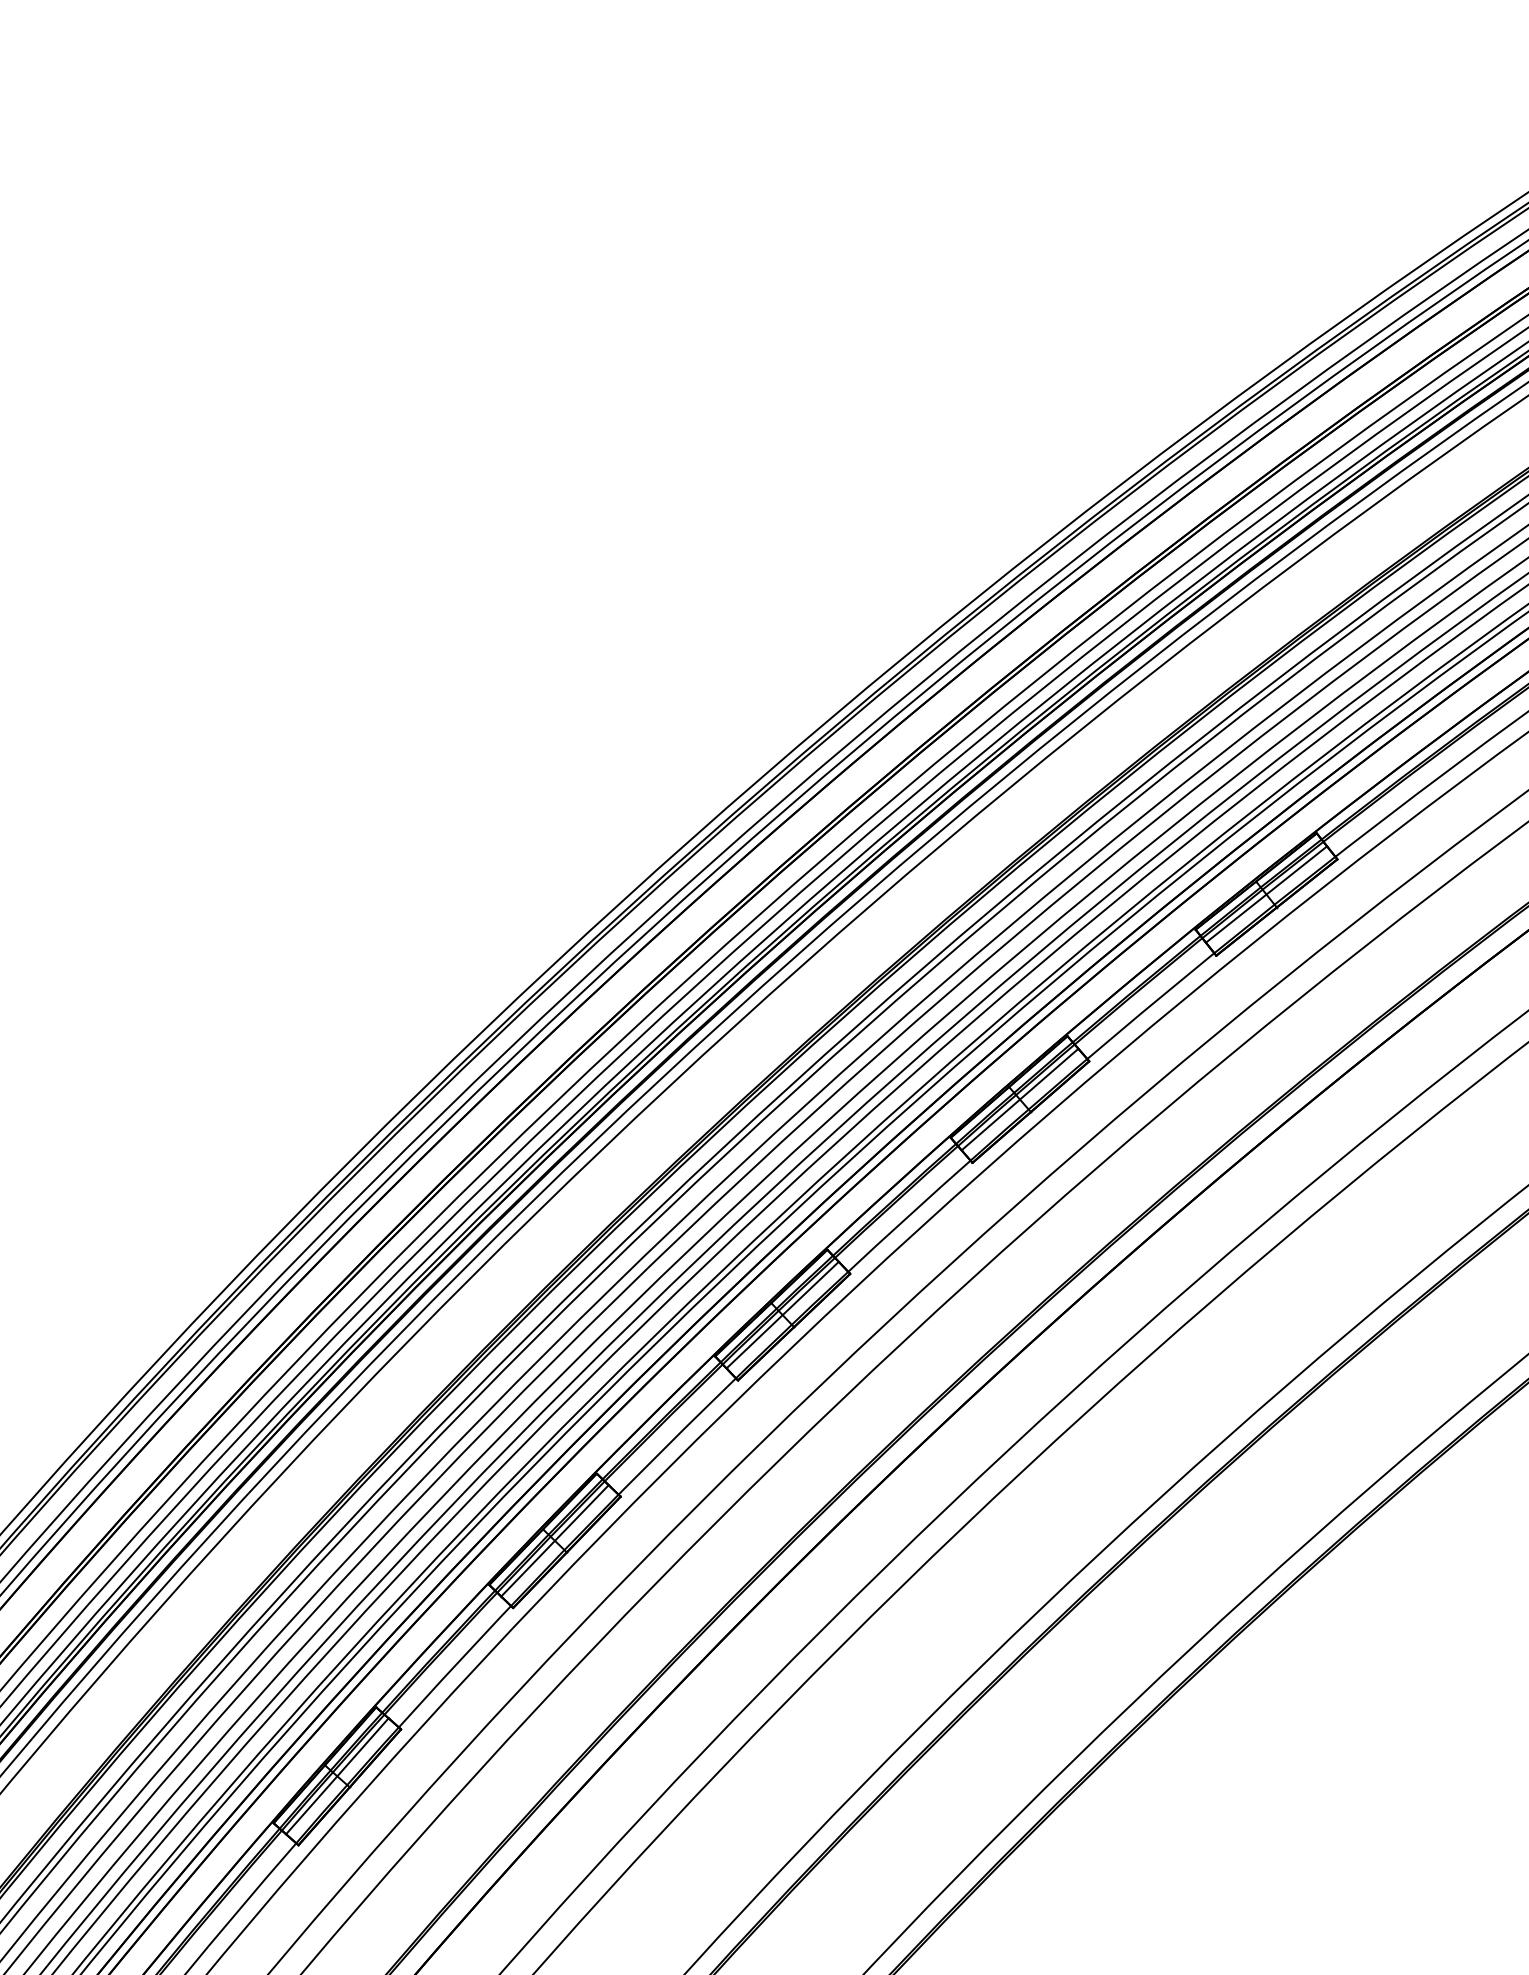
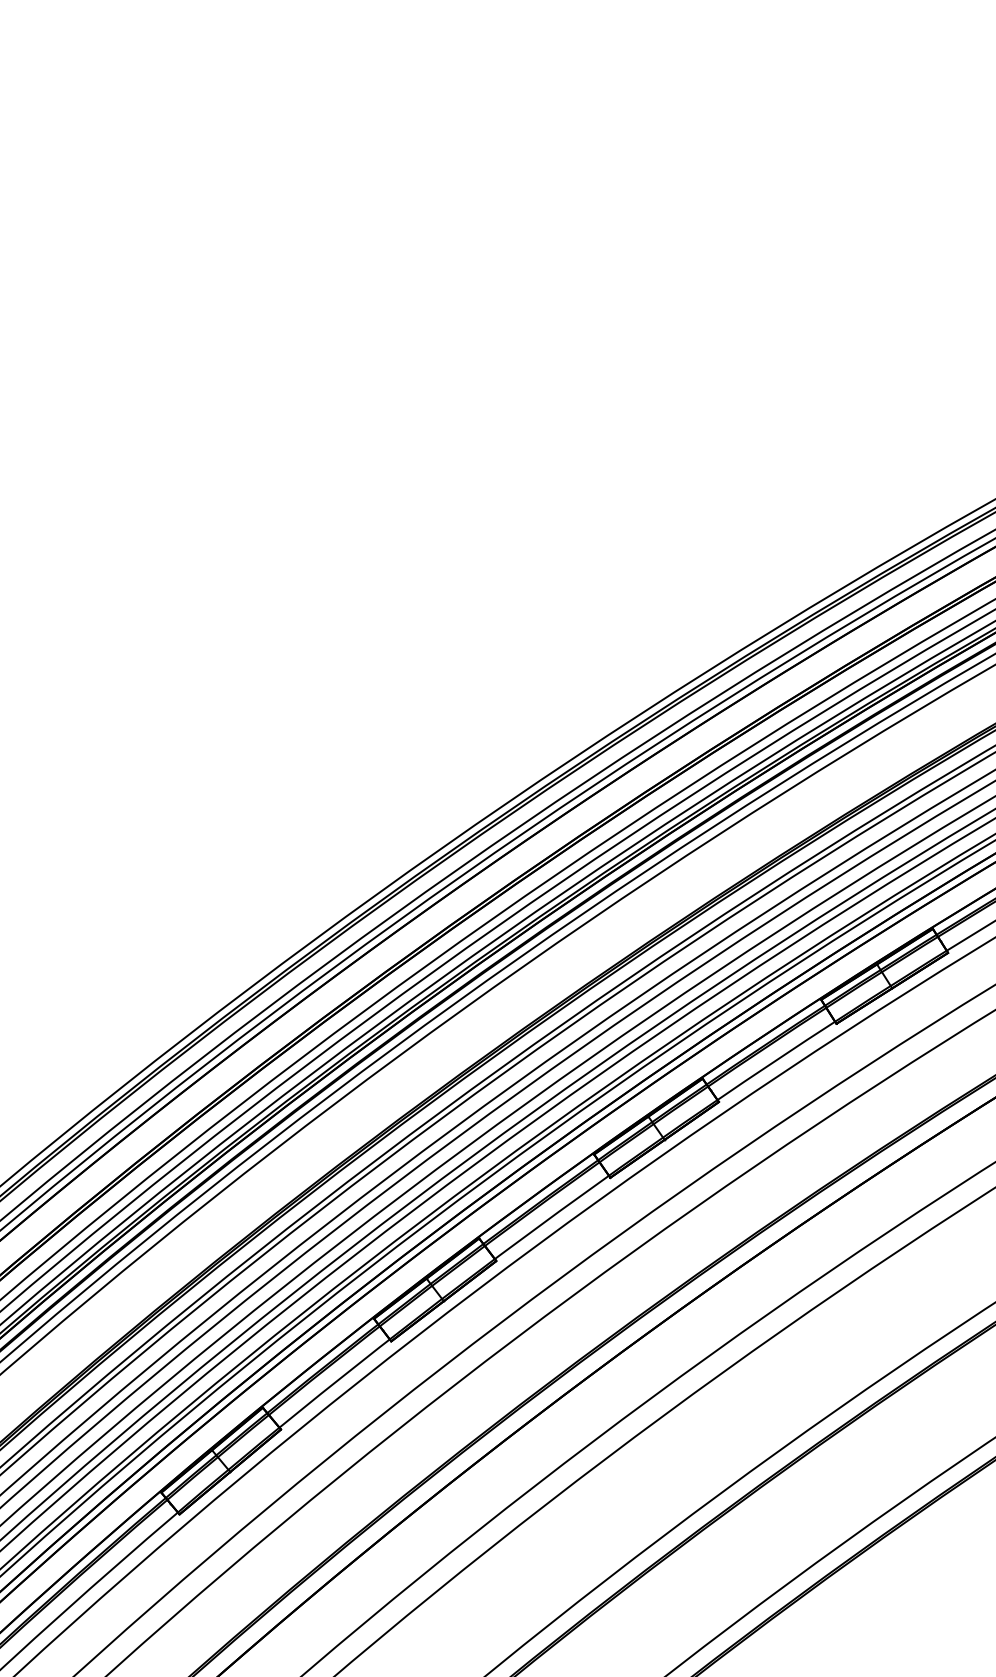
line: (1019, 1099) -> (884, 976), removed
line: (782, 1314) -> (656, 1127), removed
line: (554, 1540) -> (434, 1289), removed
line: (337, 1776) -> (221, 1461), removed

